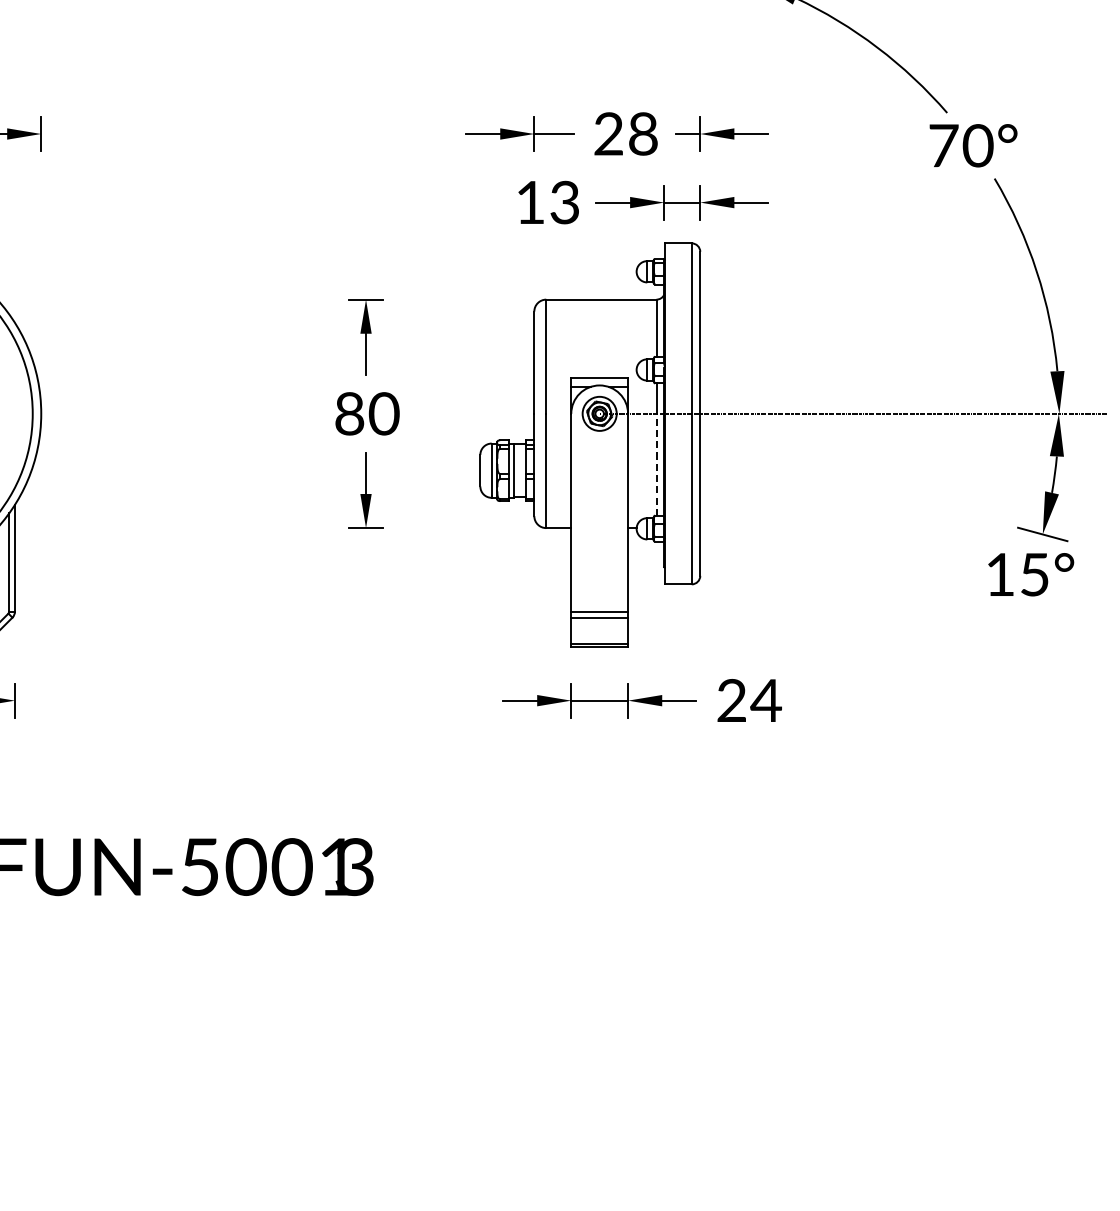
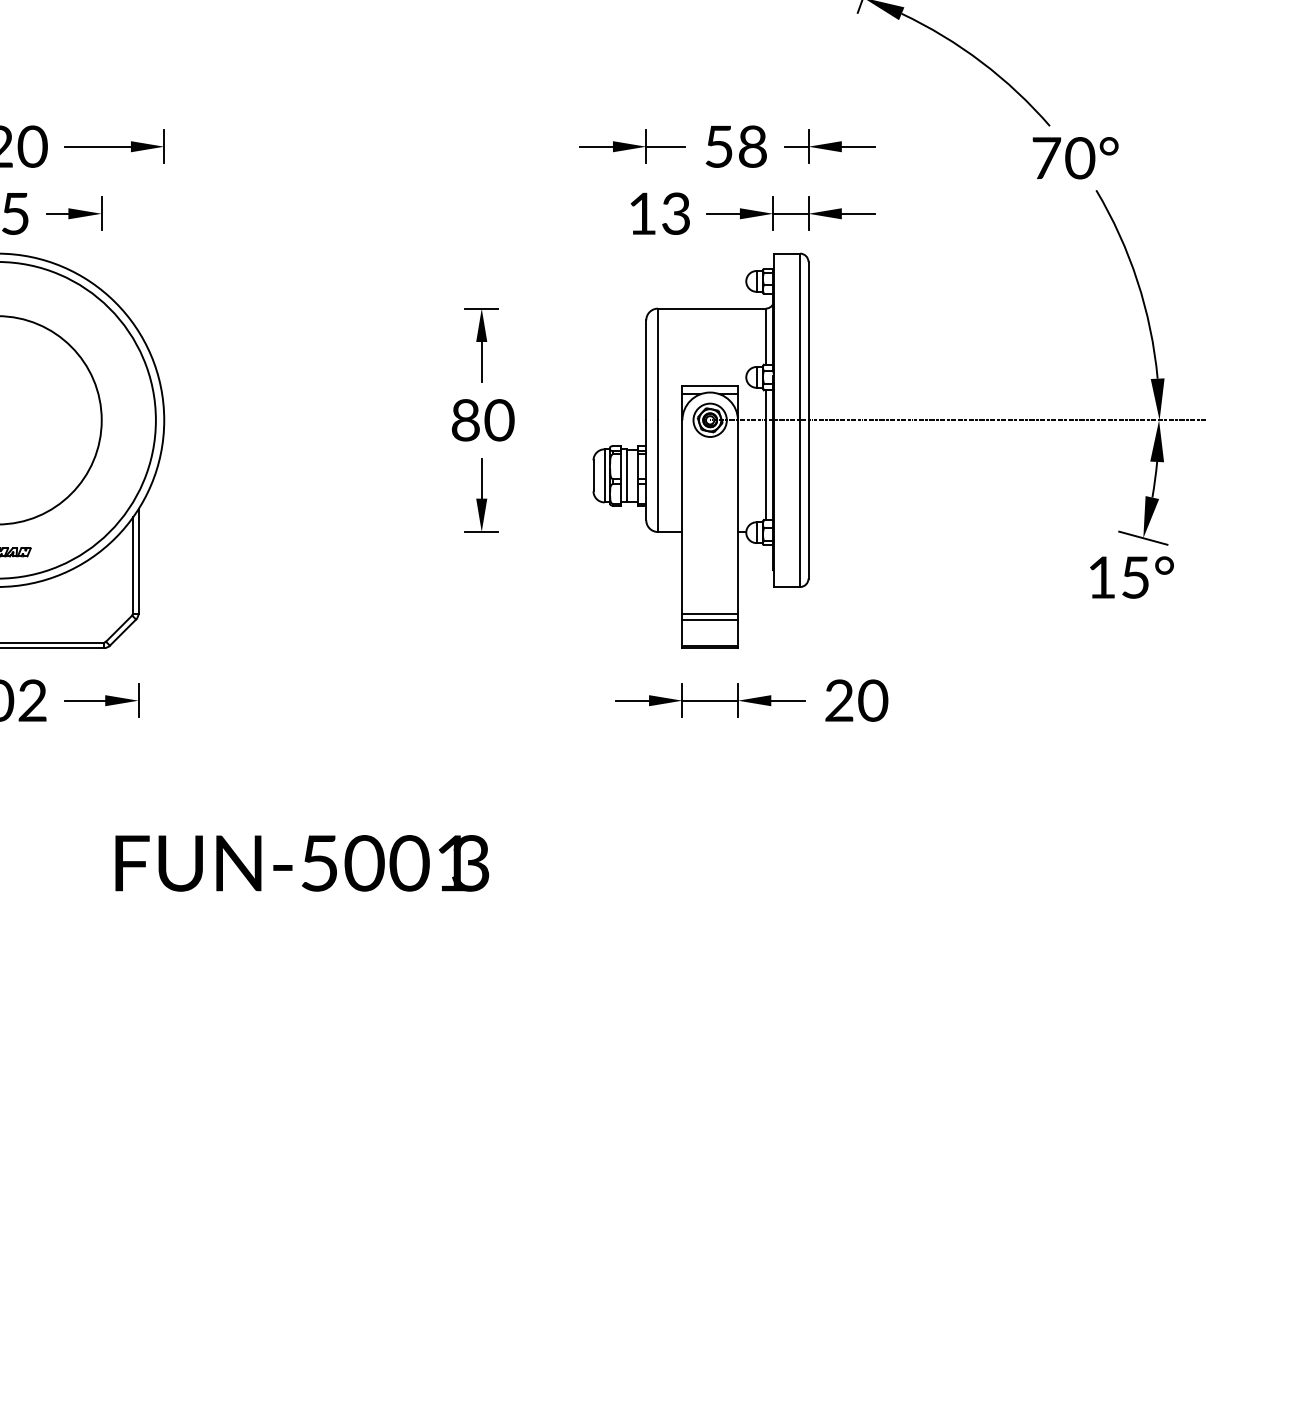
text: (608, 133) -> (718, 146), 28 -> 58
line: (656, 465) -> (765, 470), dashed -> solid
text: (765, 700) -> (872, 700), 24 -> 20

